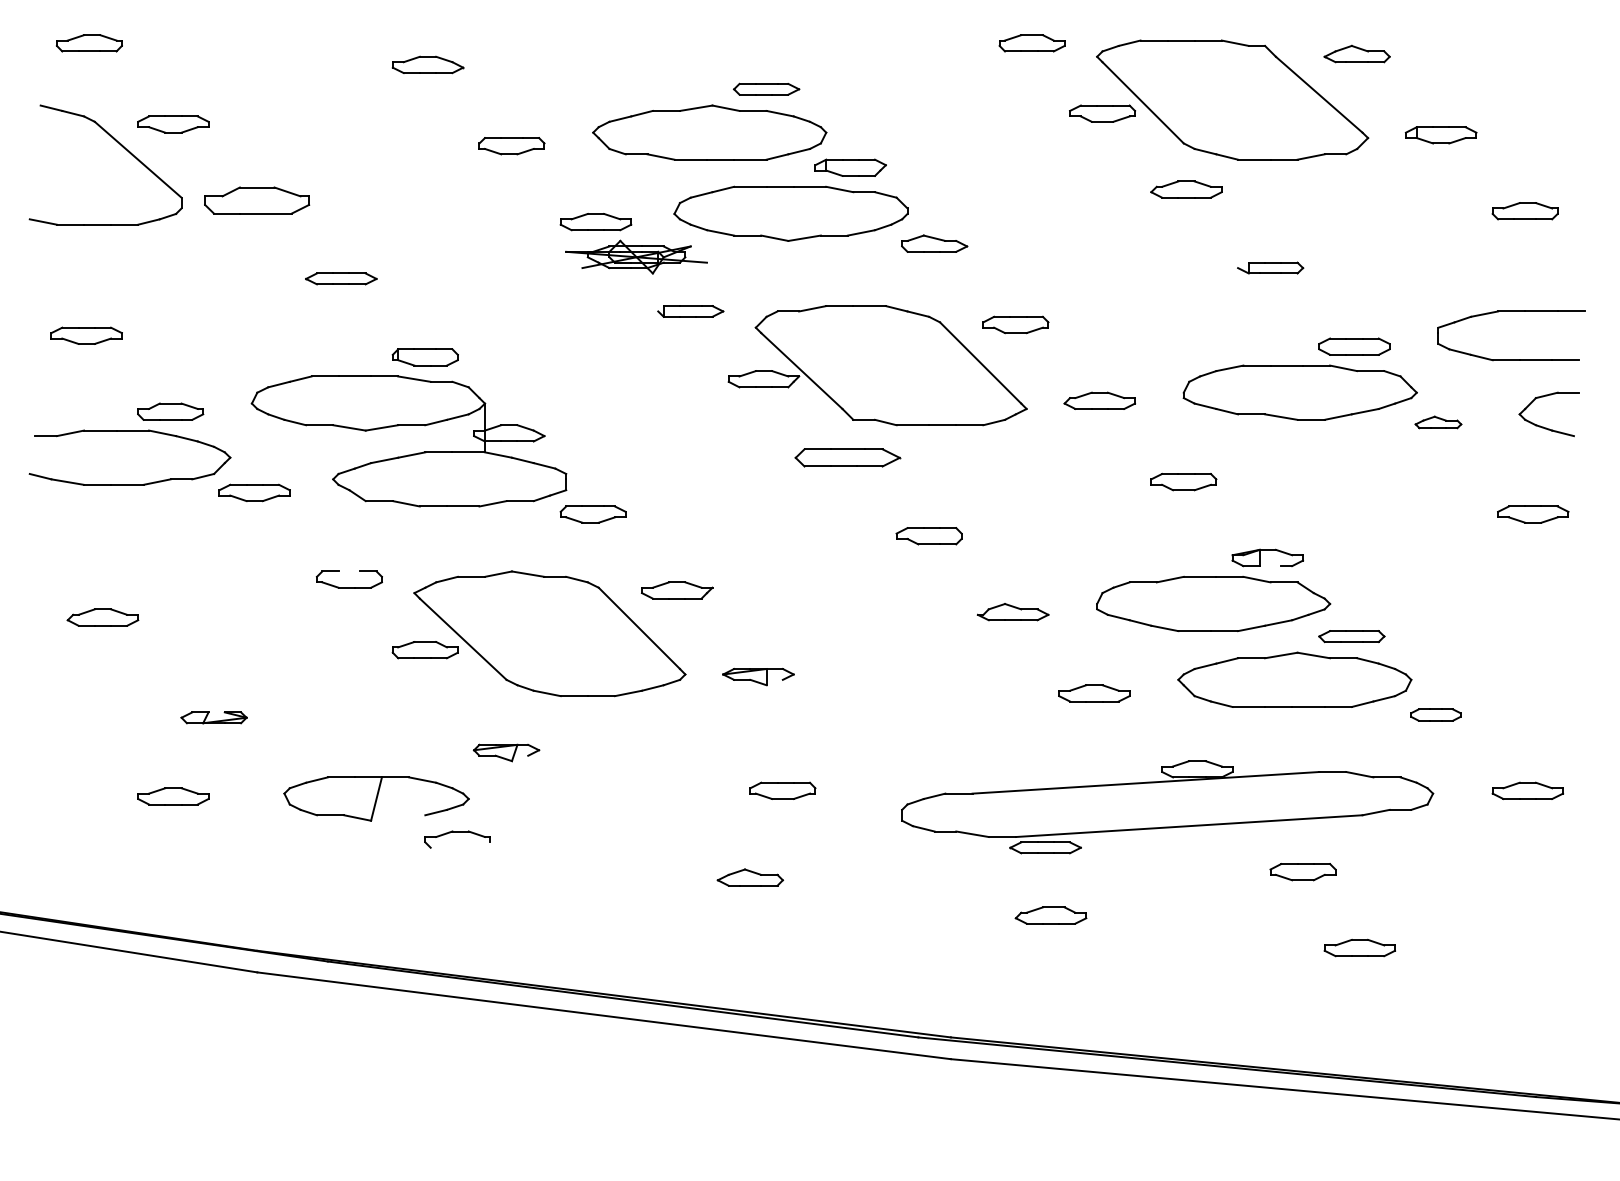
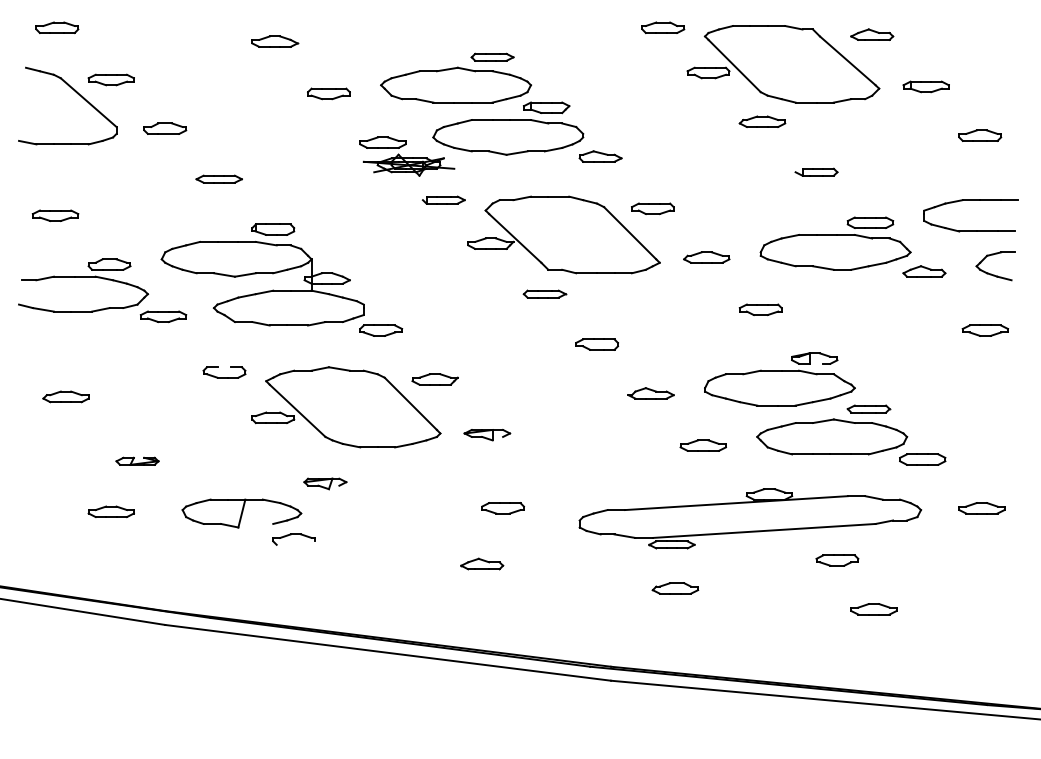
part: (257, 199) -> (165, 128), size x0.62
part: (1438, 422) -> (924, 271), size x1.43
part: (847, 456) -> (544, 293), size x0.62
part: (1435, 714) -> (922, 459), size x1.43

